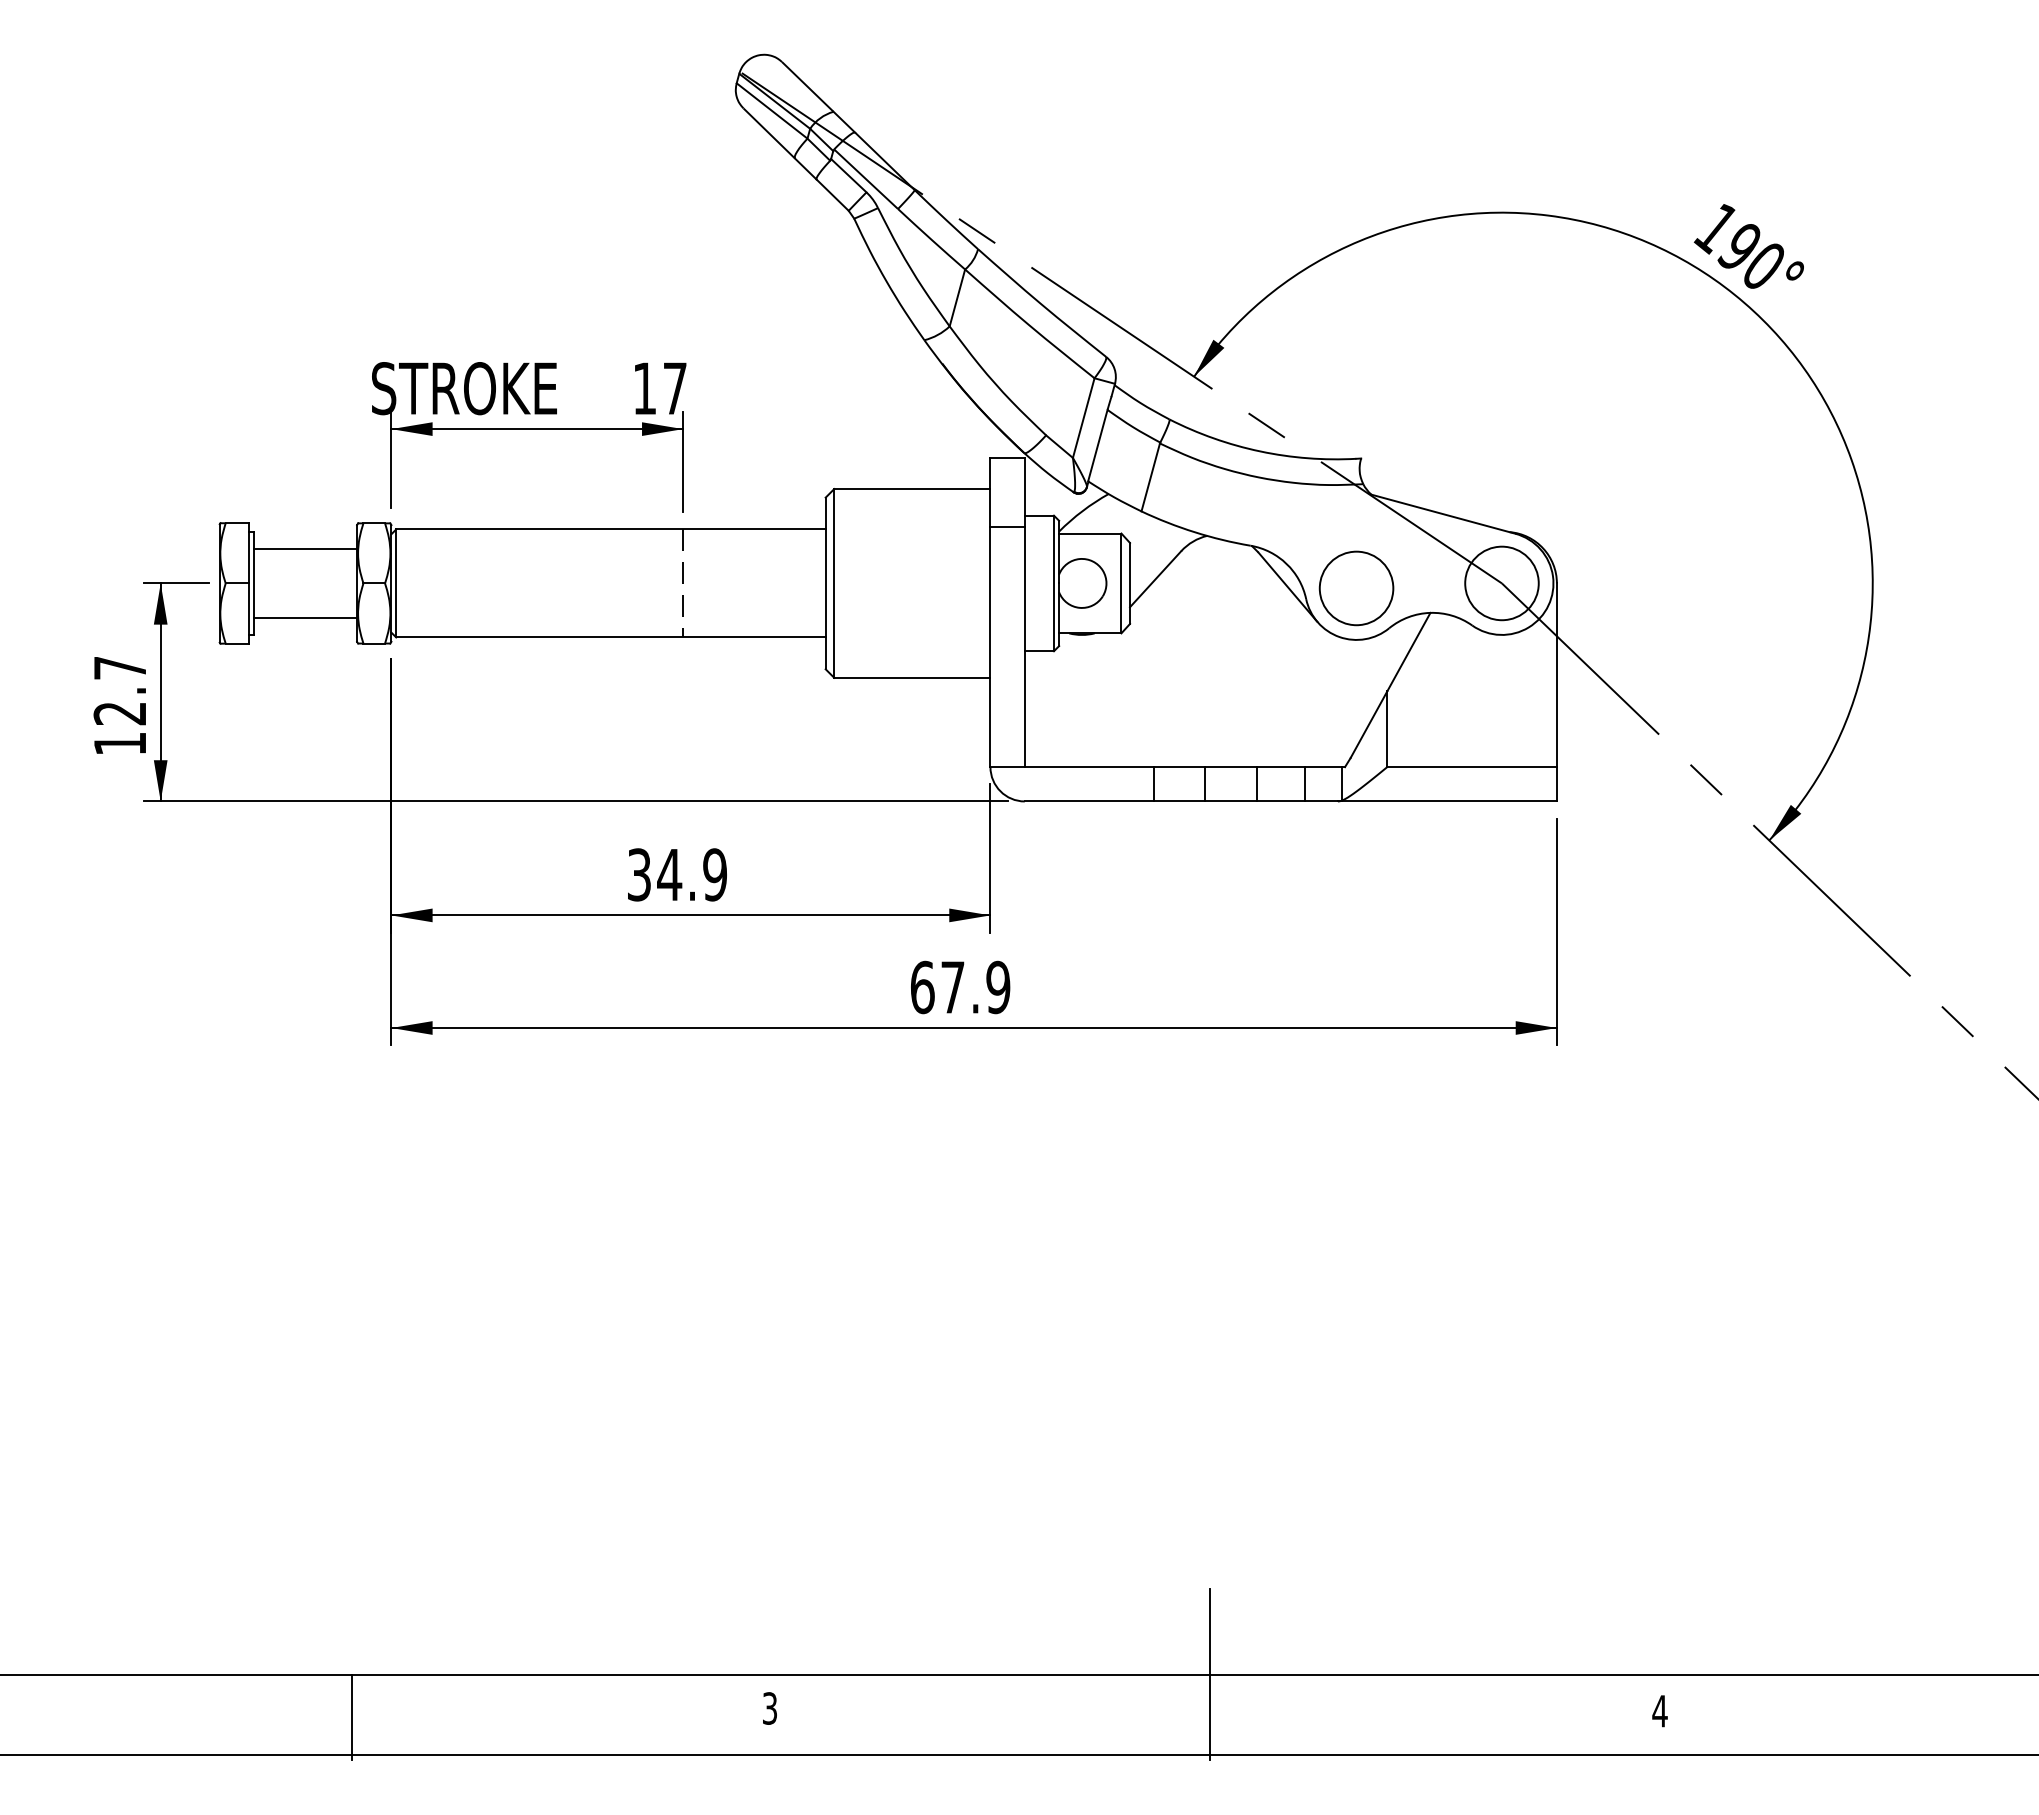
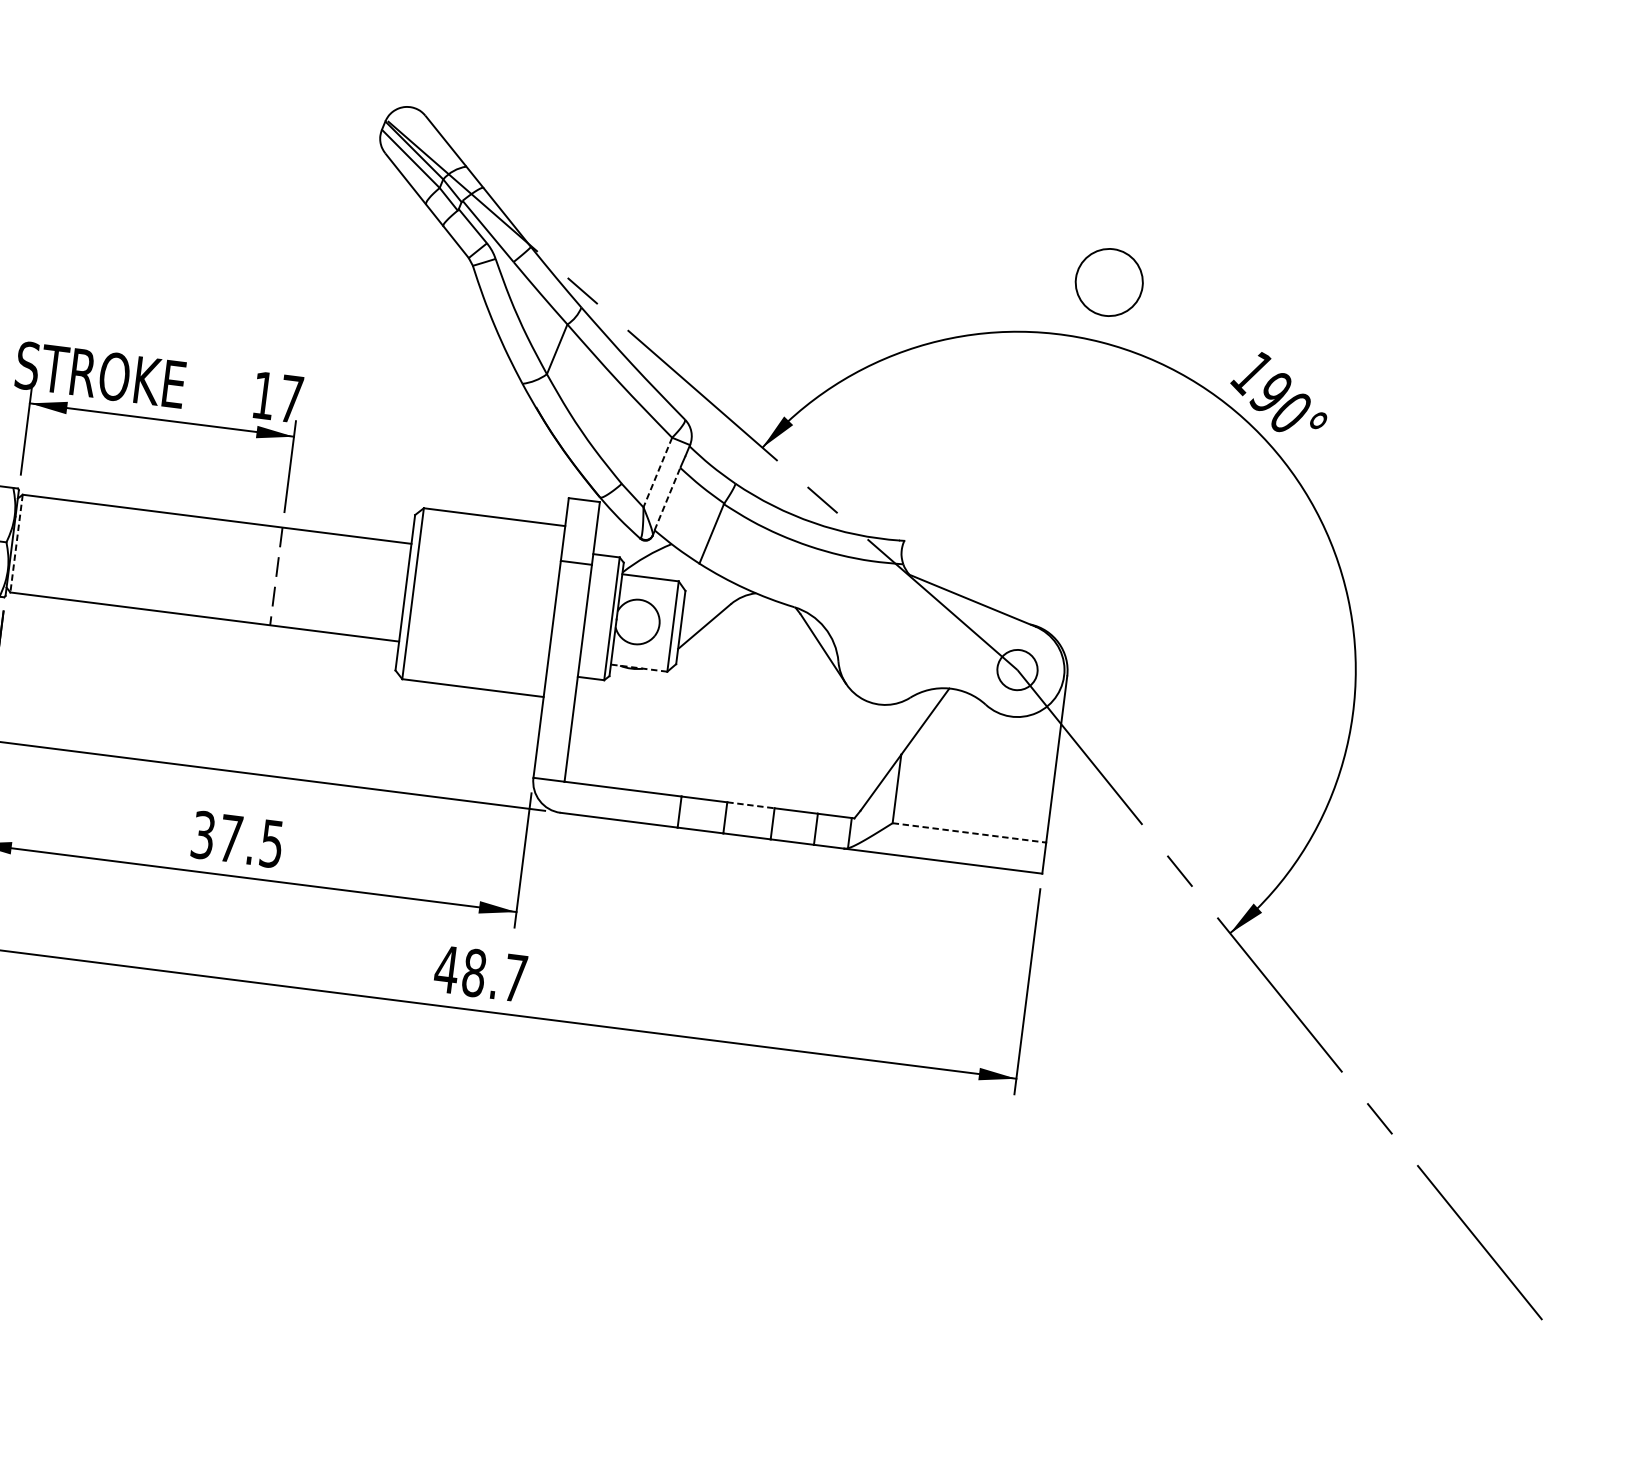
line: (1083, 418) -> (657, 472), solid -> dashed
line: (1097, 445) -> (667, 498), solid -> dashed
line: (396, 583) -> (16, 543), solid -> dashed
circle: (1501, 583) -> (1017, 670), size x0.6
circle: (1356, 588) -> (1109, 282), moved
line: (1089, 633) -> (638, 668), solid -> dashed
line: (1231, 767) -> (751, 805), solid -> dashed
line: (1472, 767) -> (969, 833), solid -> dashed
text: (691, 874) -> (250, 840), 34.9 -> 37.5
text: (959, 987) -> (480, 973), 67.9 -> 48.7

